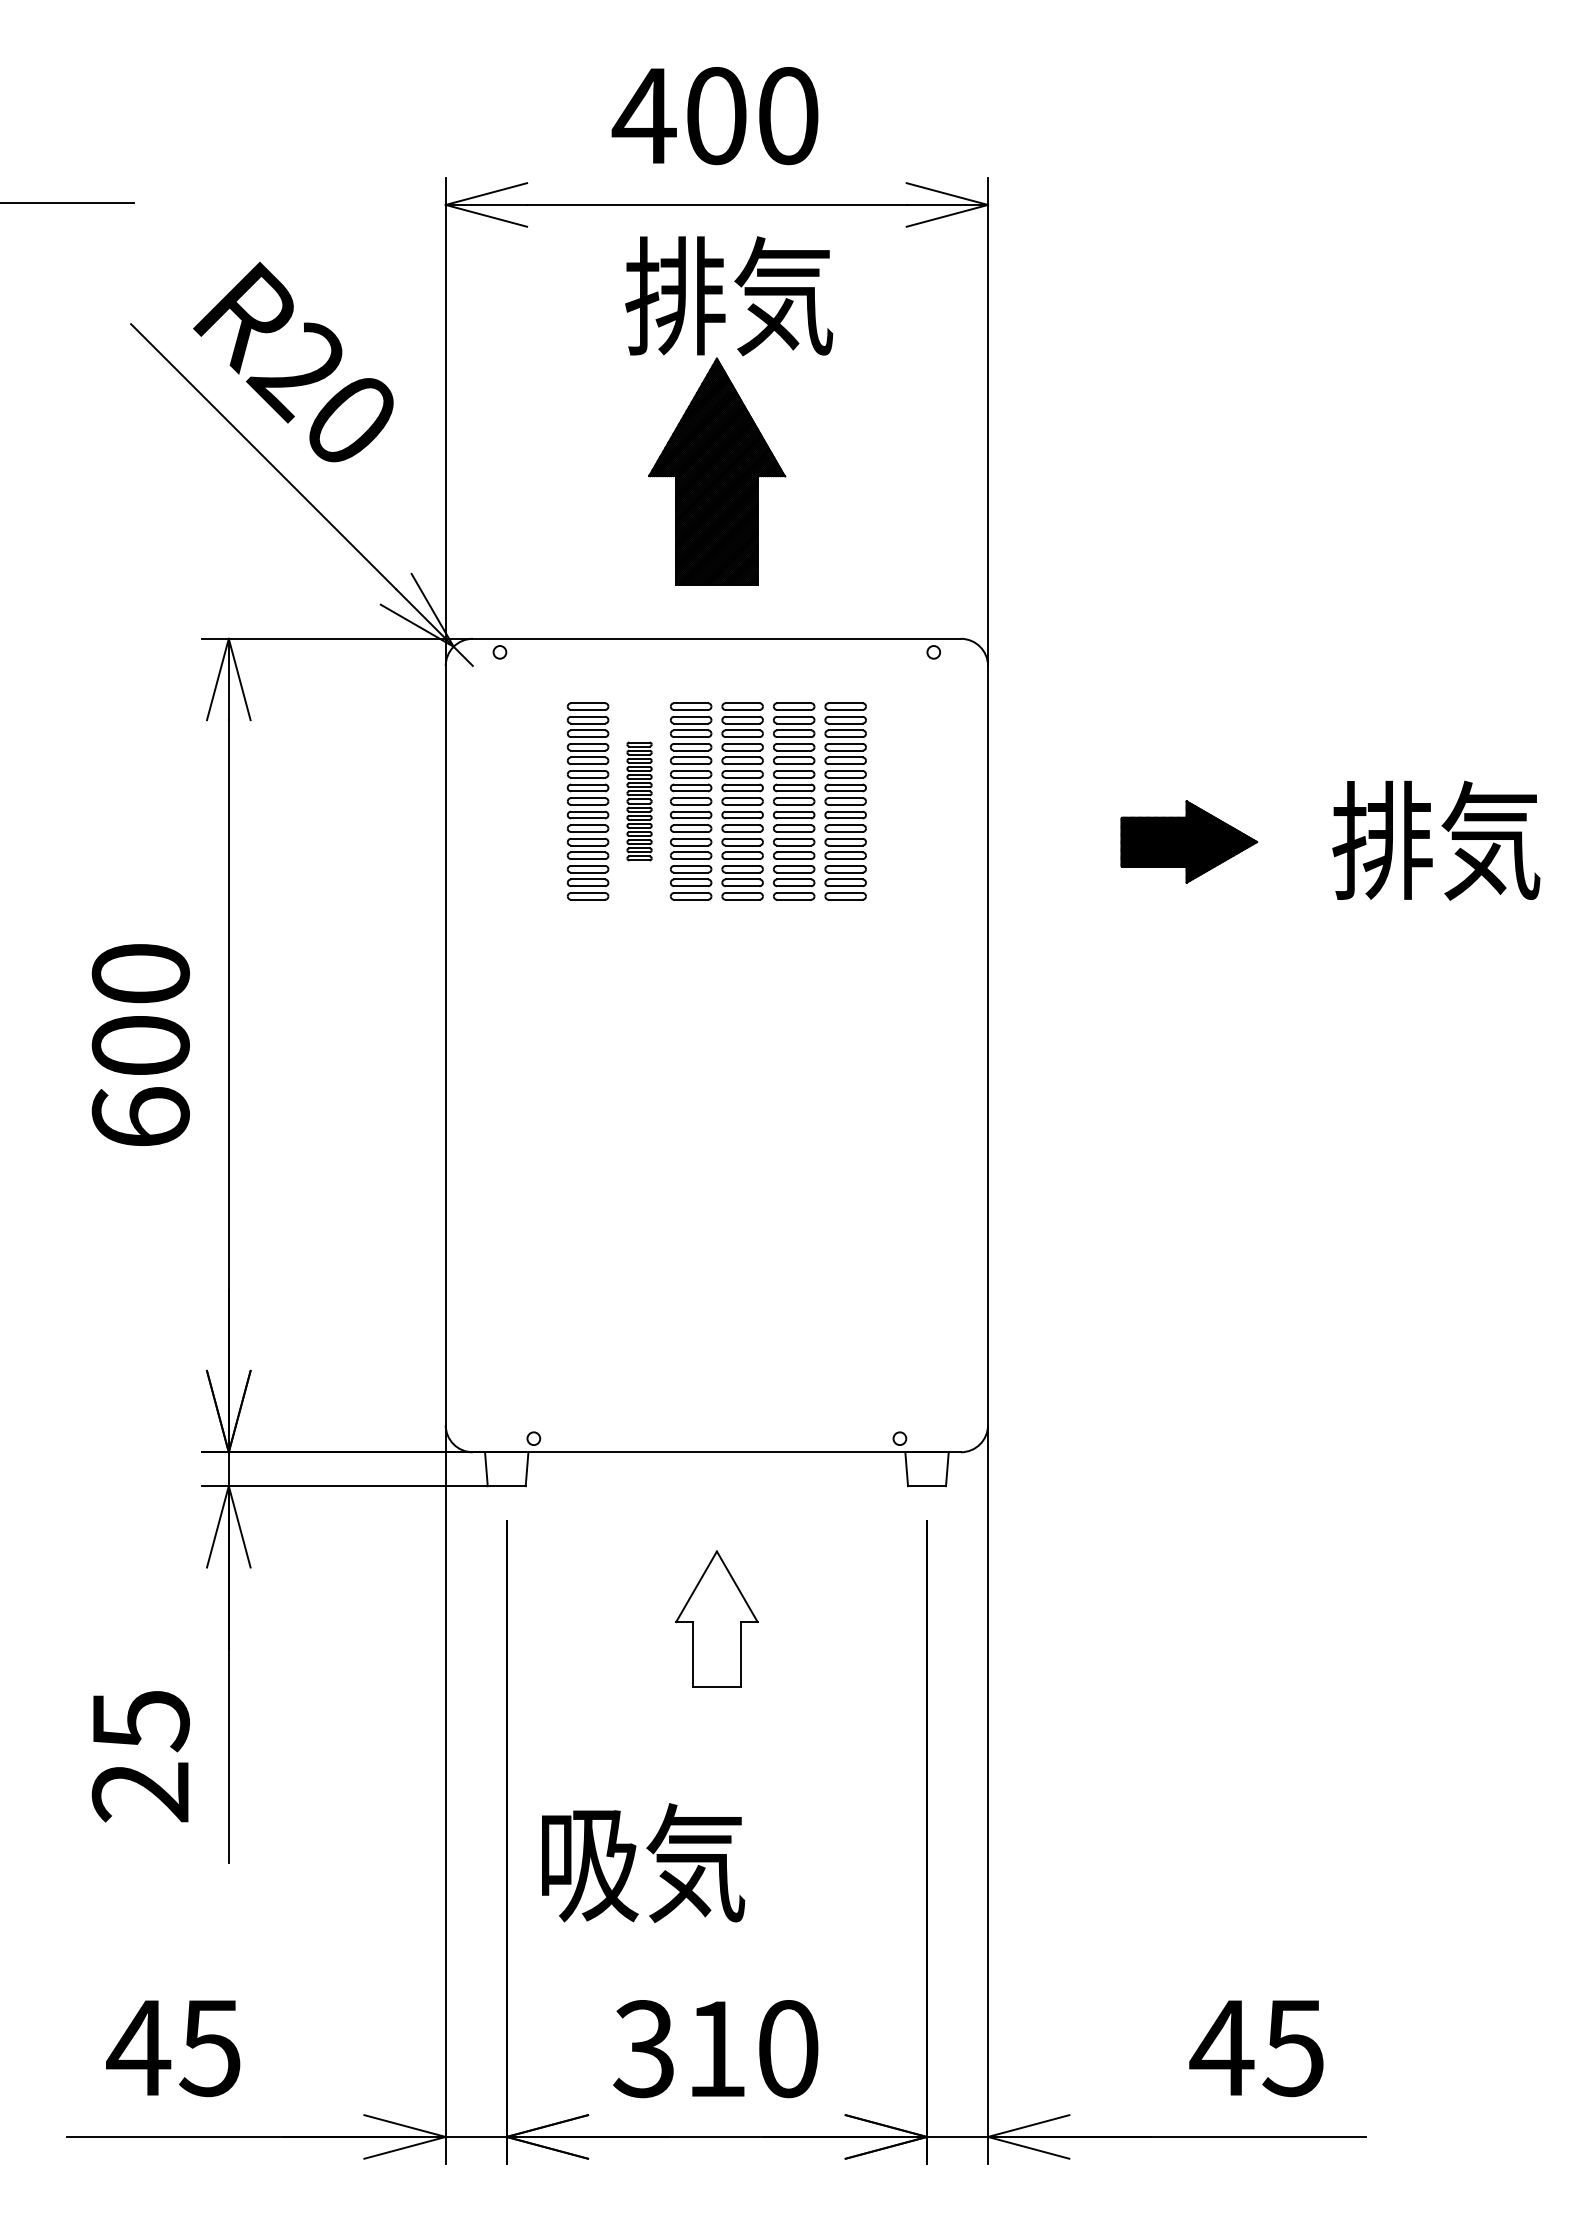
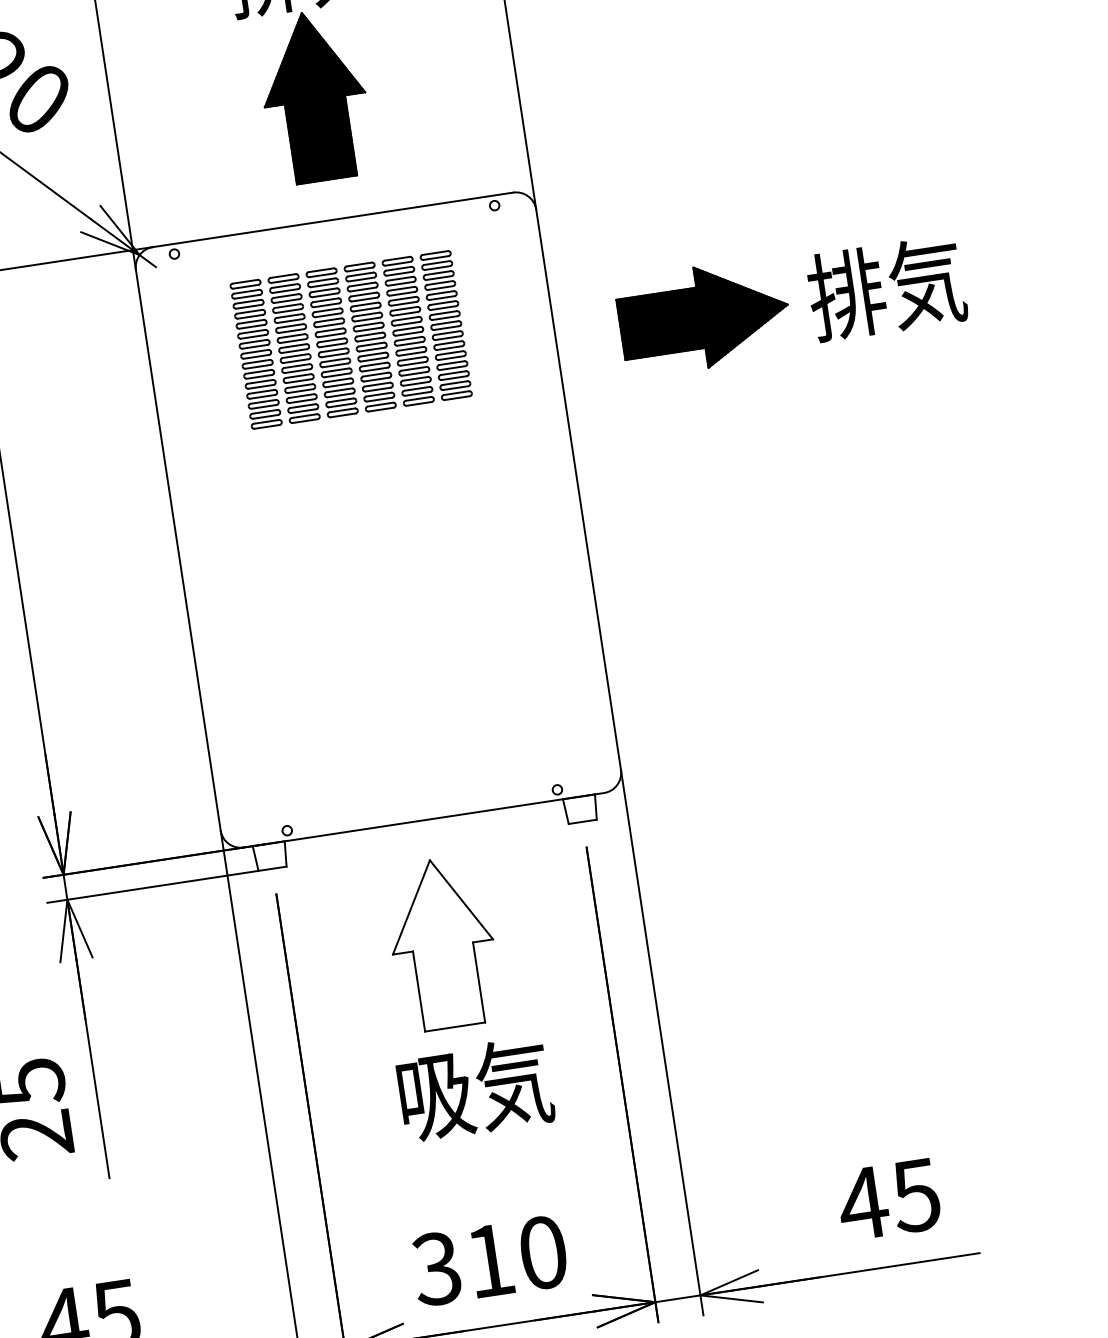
part: (639, 801) -> (294, 348), size x1.67
part: (1189, 841) -> (704, 316), size x1.67
part: (716, 1618) -> (442, 943), size x1.67
text: (643, 1862) -> (475, 1088), moved

